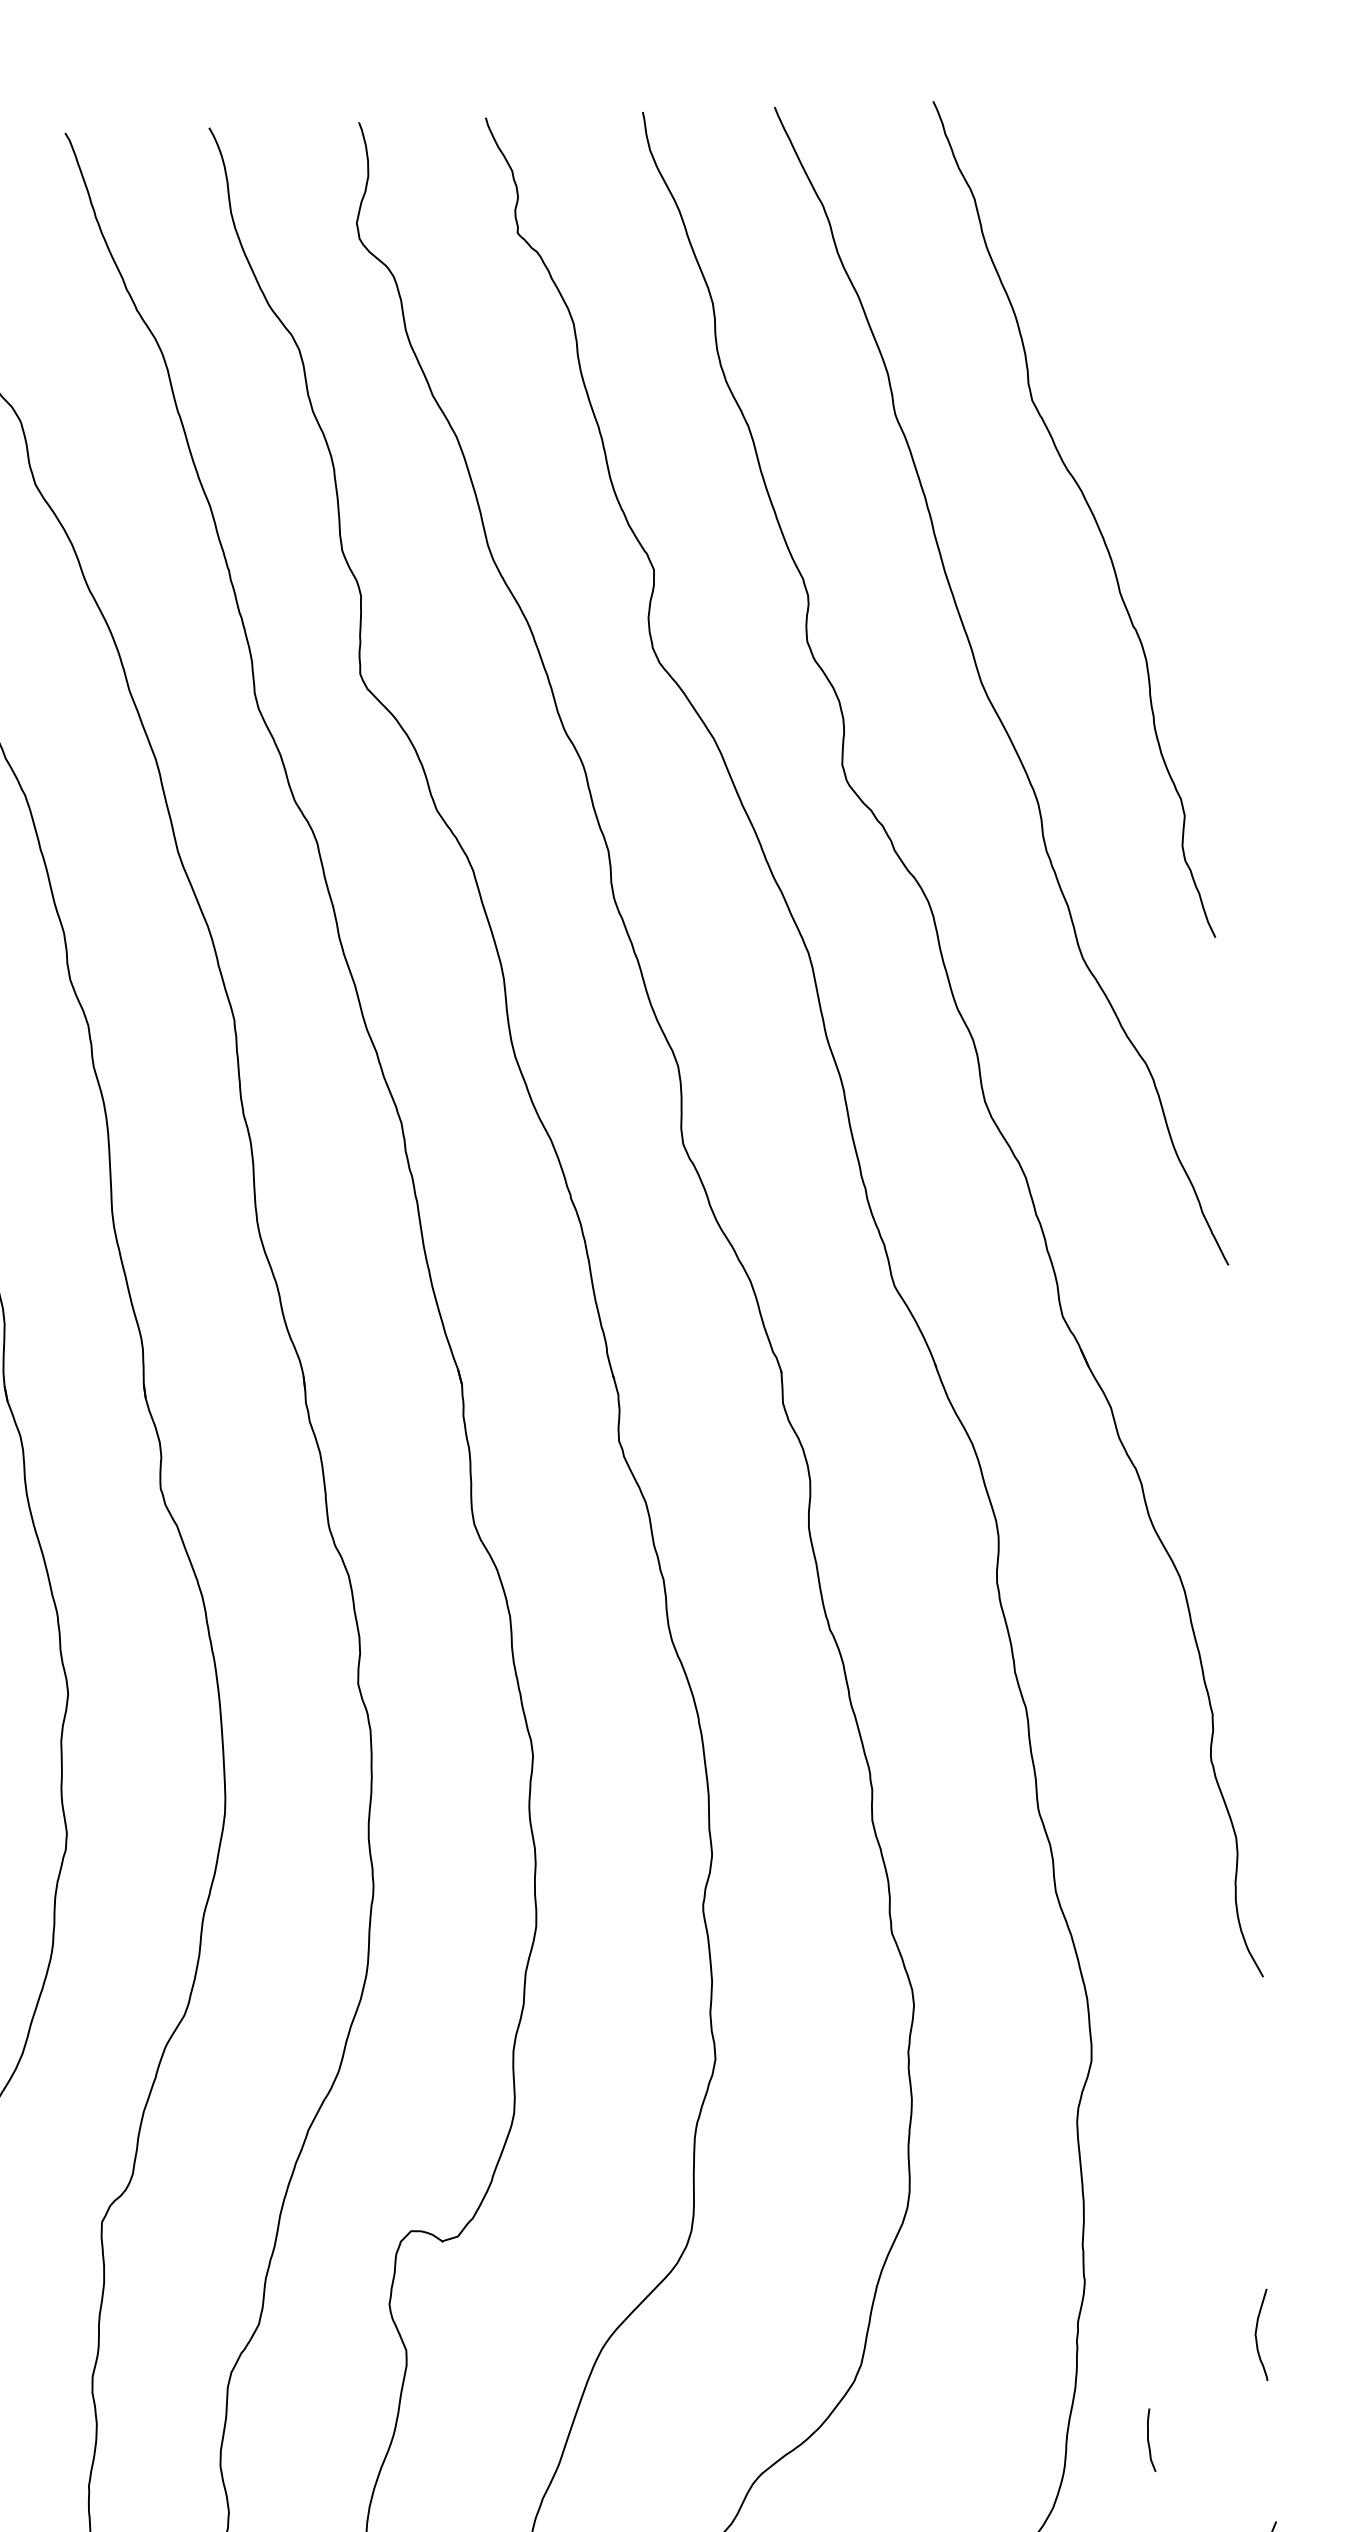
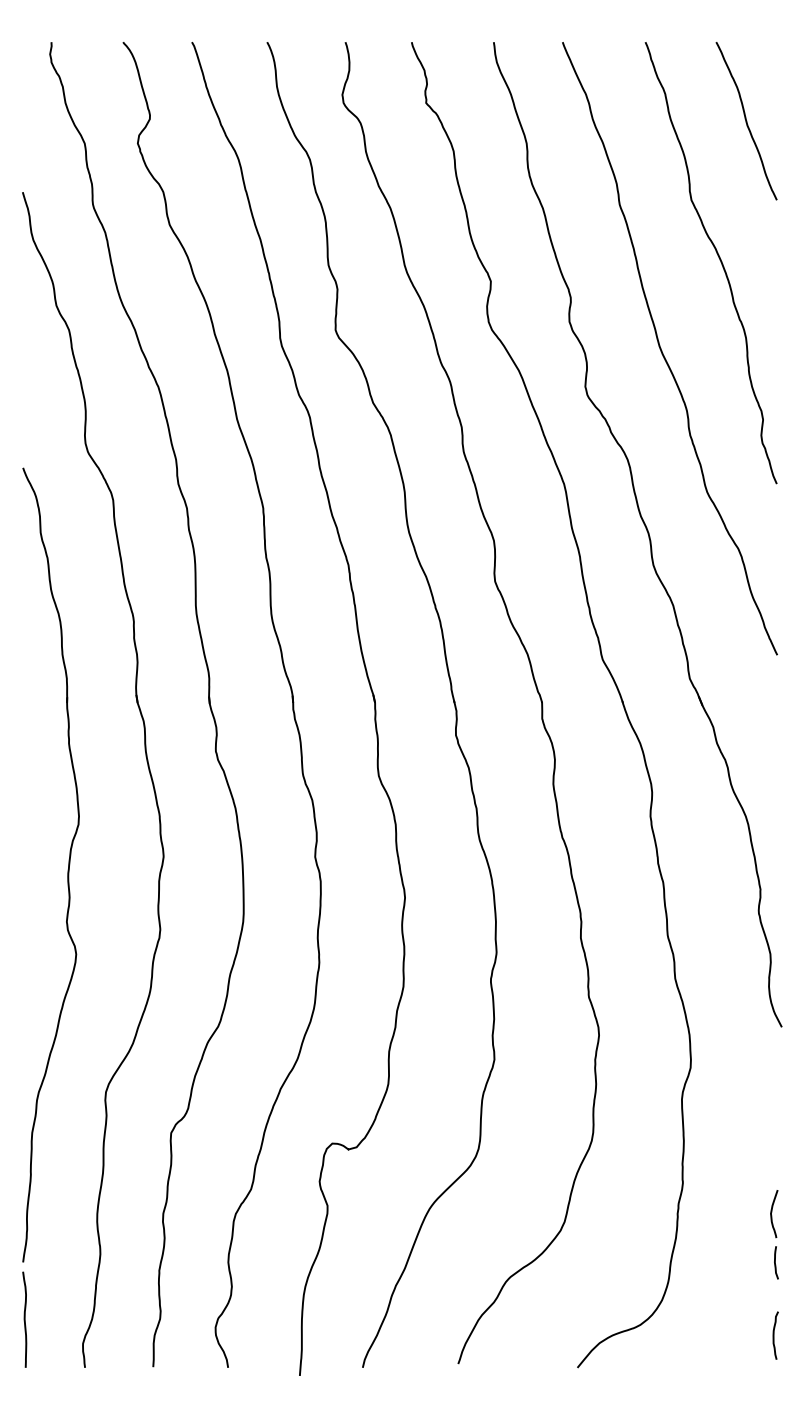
curve: (1132, 246) -> (746, 121), added
curve: (1149, 2439) -> (775, 1262), moved

